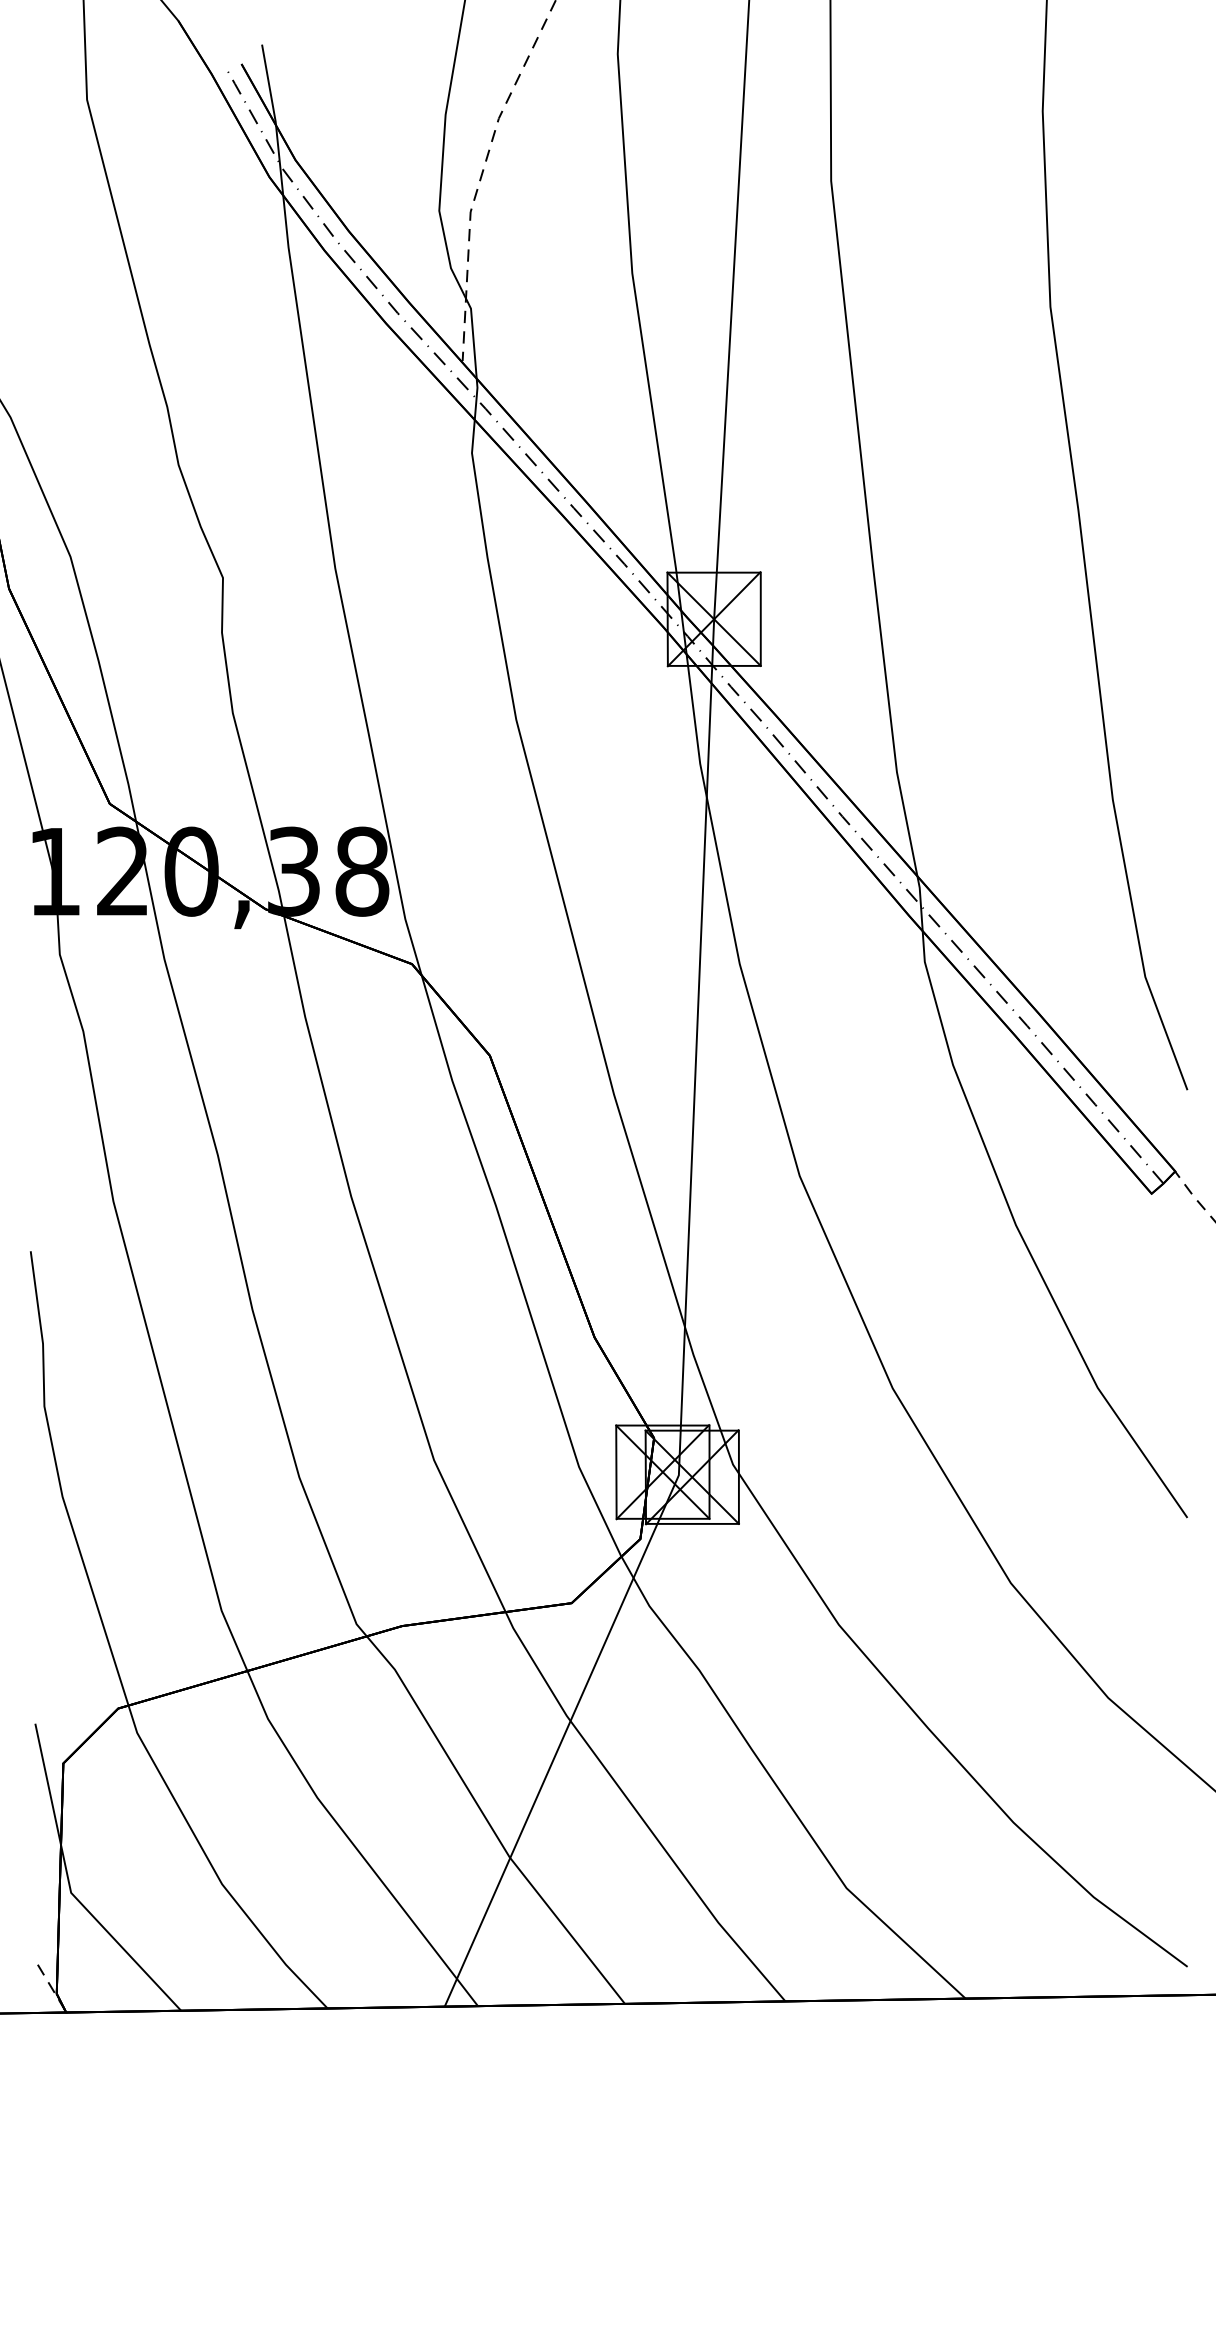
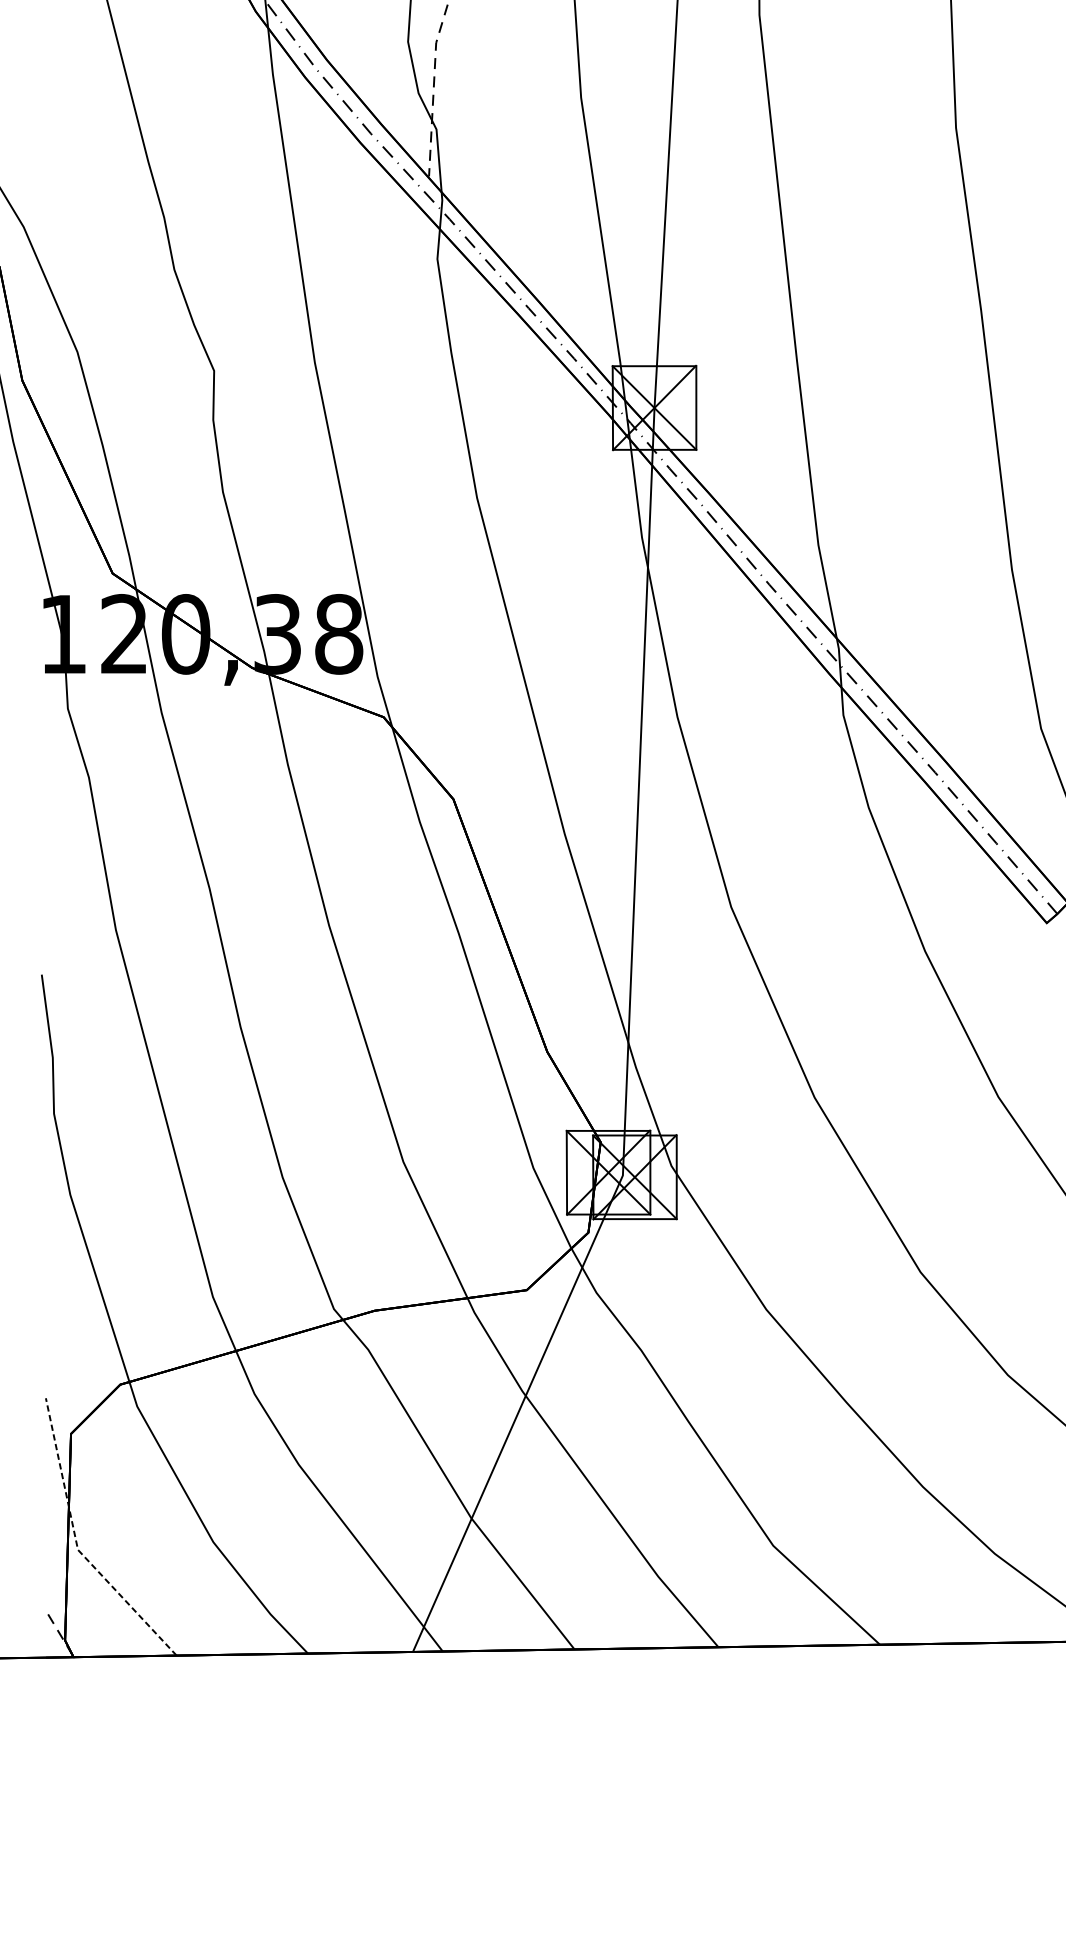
line: (70, 1887) -> (77, 1545), solid -> dashed

